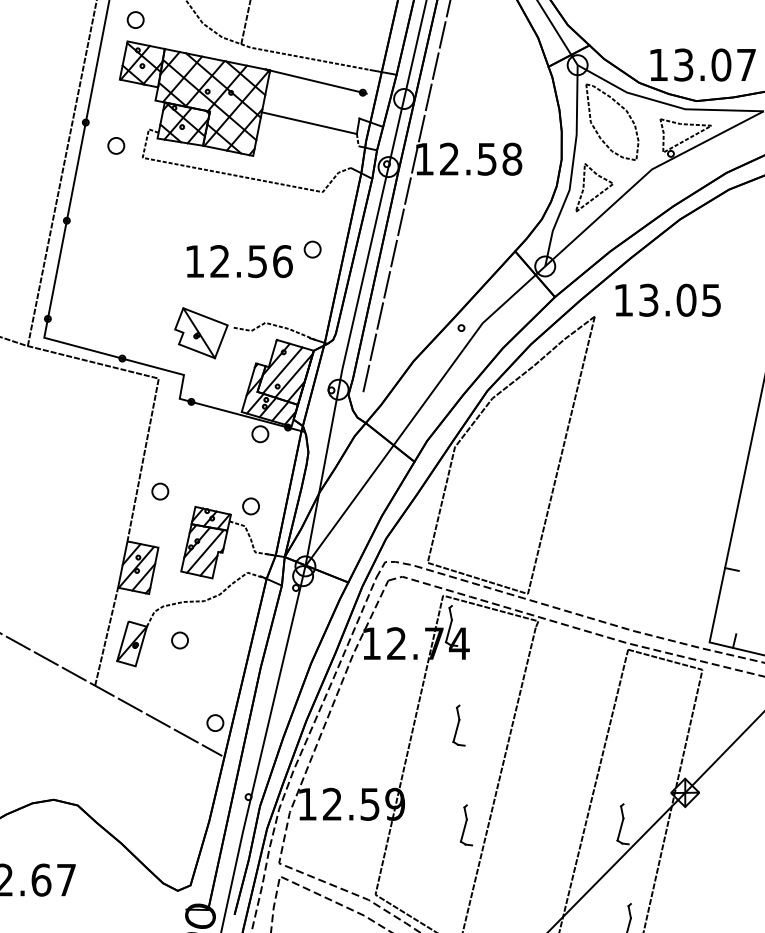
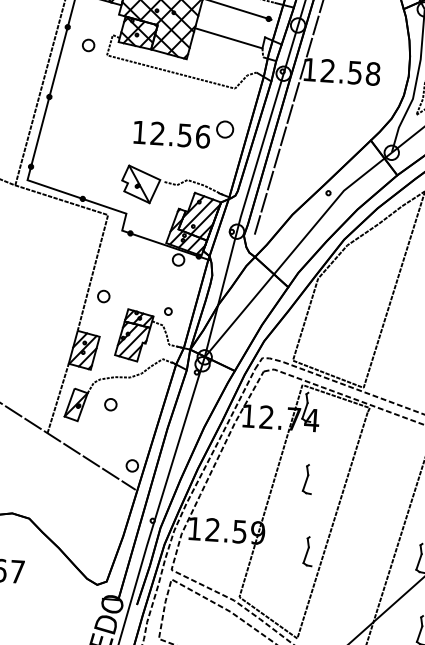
part: (312, 249) -> (224, 129), size x1.4
part: (250, 506) -> (168, 311), size x0.6

